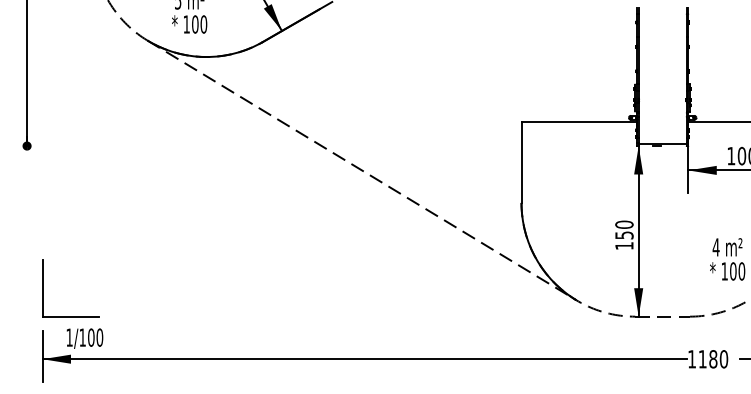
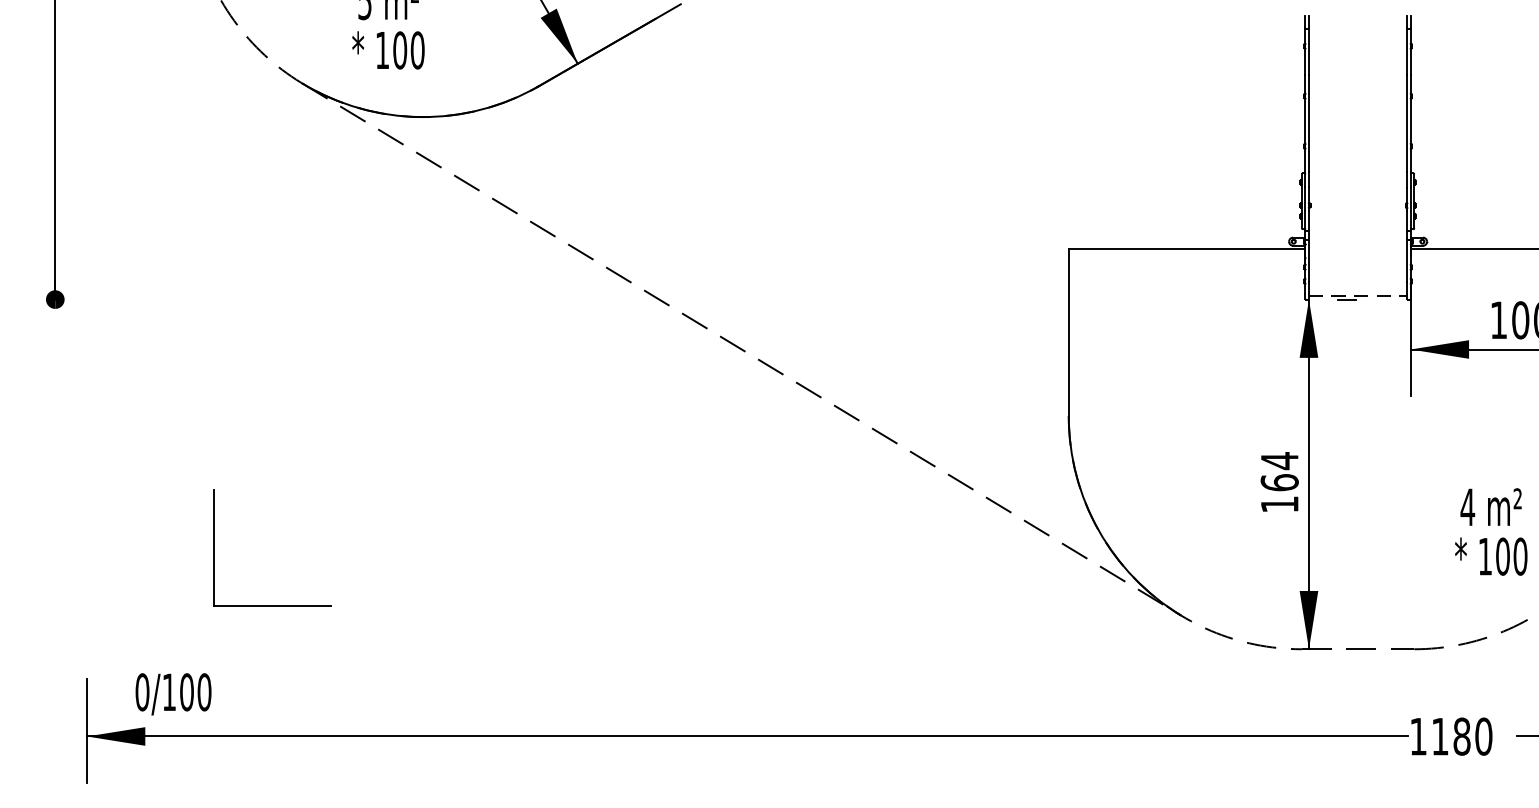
line: (662, 144) -> (1357, 296), solid -> dashed
text: (624, 229) -> (1279, 470), 150 -> 164
part: (43, 288) -> (216, 548), moved
text: (69, 337) -> (142, 691), 1/100 -> 0/100

